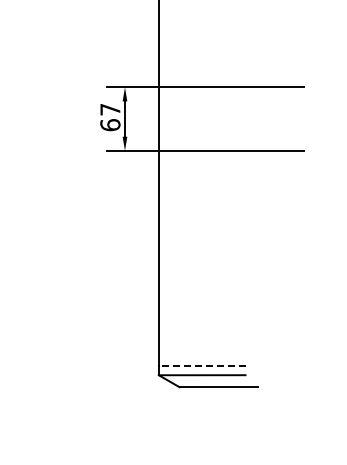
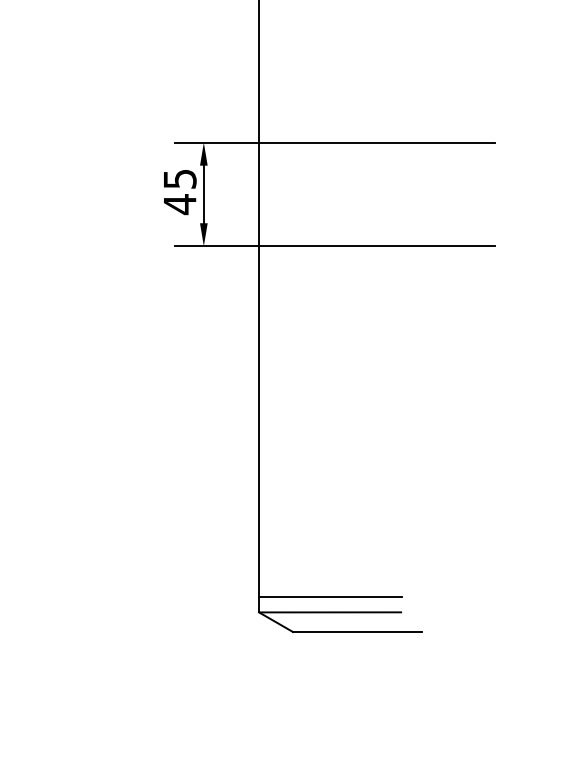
text: (110, 117) -> (180, 191), 67 -> 45
line: (202, 366) -> (330, 598), dashed -> solid

